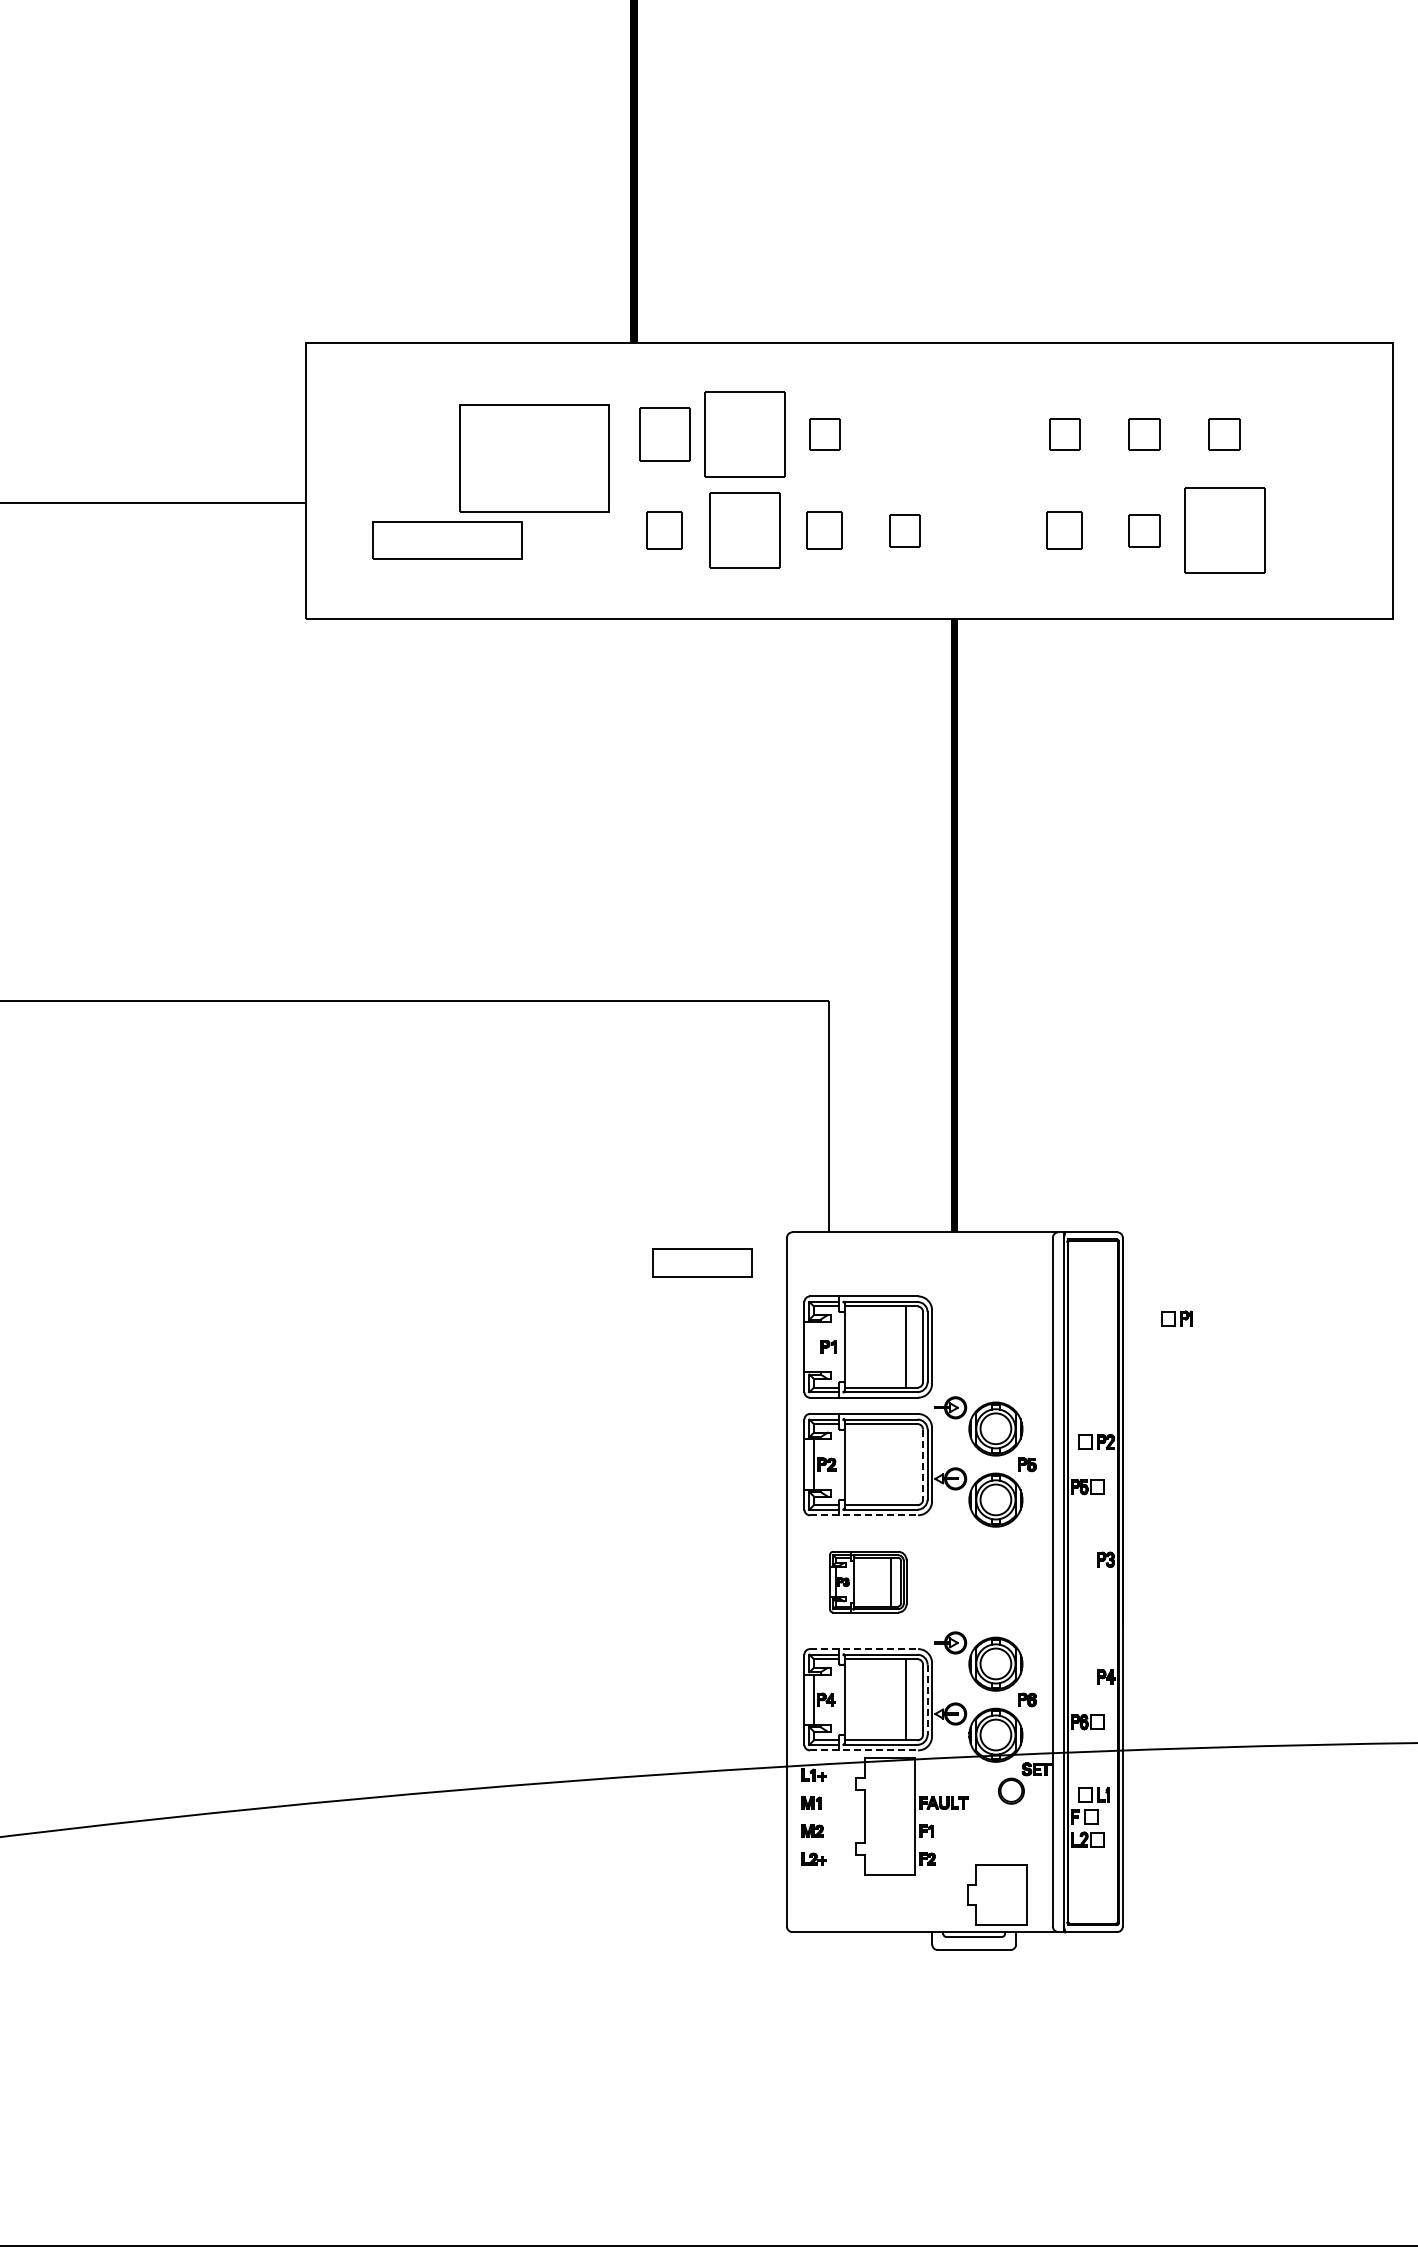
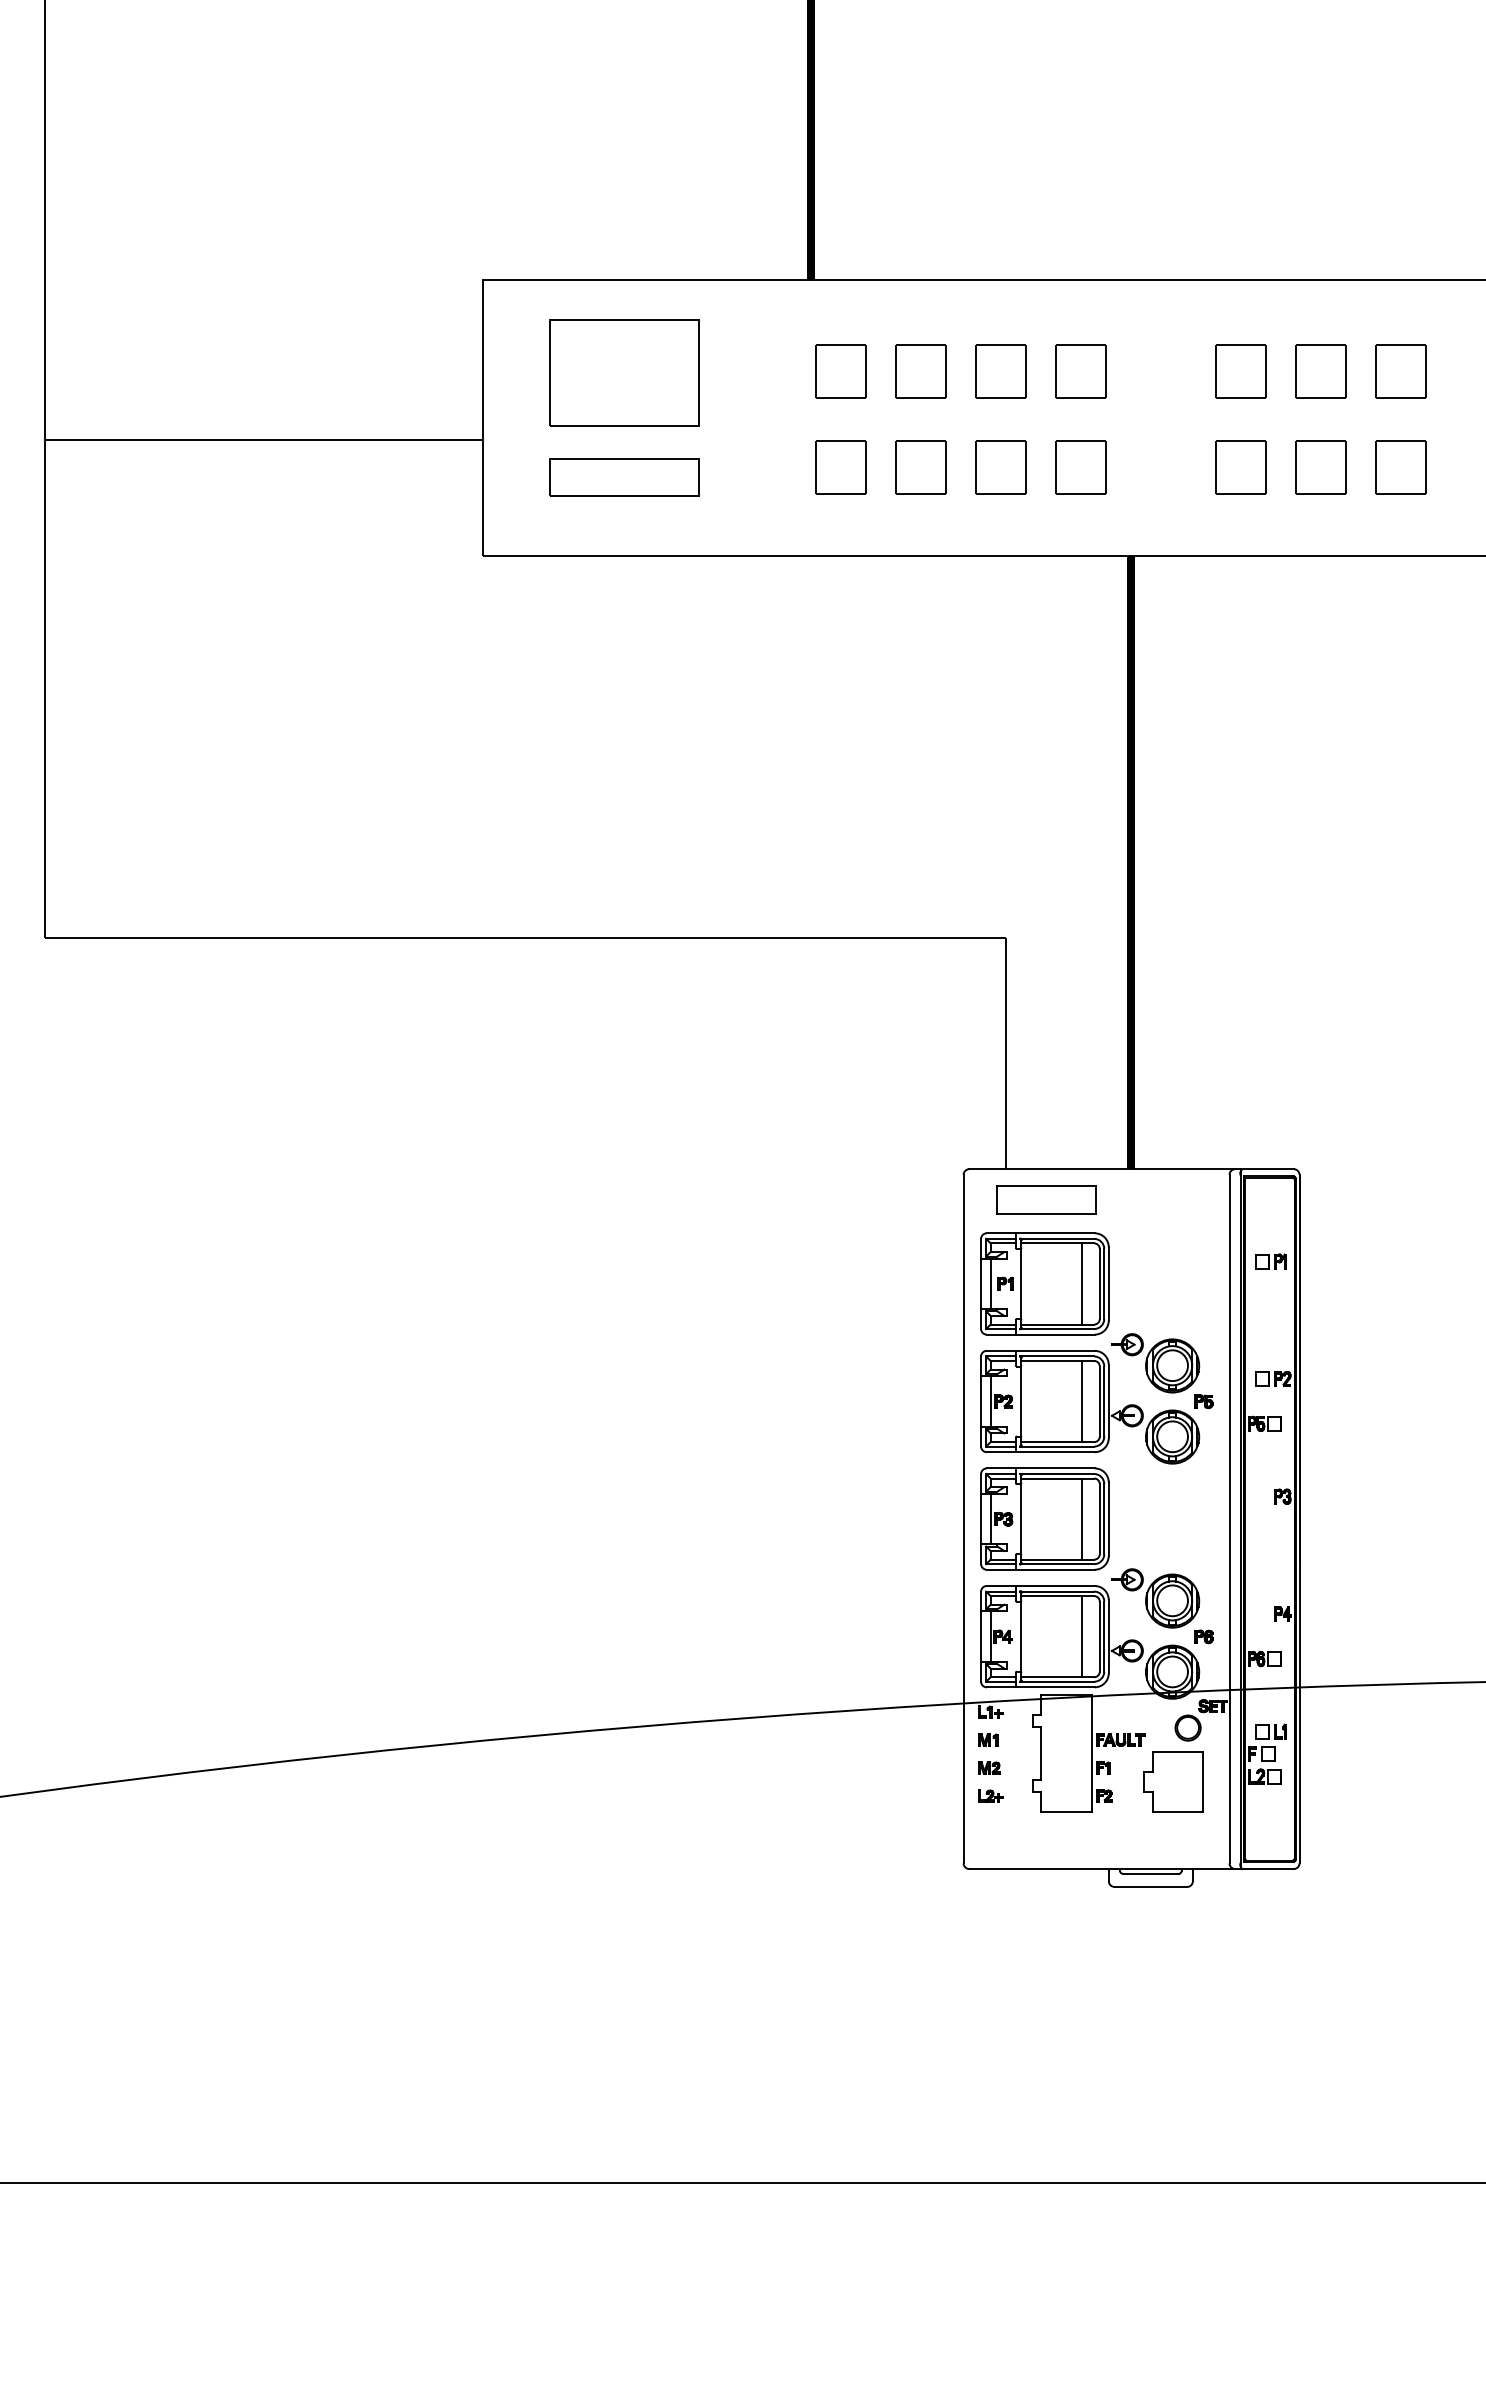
part: (743, 434) -> (920, 371), size x0.62
part: (823, 434) -> (1000, 371), size x1.67
part: (903, 434) -> (1080, 371), added
part: (1063, 434) -> (1240, 371), size x1.67
part: (1143, 434) -> (1320, 371), size x1.67
part: (1223, 434) -> (1400, 371), size x1.67
part: (534, 457) -> (624, 372), moved
part: (663, 530) -> (840, 467), size x1.43
part: (743, 530) -> (920, 467), size x0.71
part: (823, 530) -> (1000, 467), size x1.43
part: (903, 530) -> (1080, 467), size x1.67
part: (1063, 530) -> (1240, 467), size x1.43
part: (1143, 530) -> (1320, 467), size x1.67
part: (1223, 530) -> (1400, 467), size x0.62
part: (701, 1262) -> (1046, 1199), moved
part: (1176, 1318) -> (1270, 1261), moved
line: (813, 1346) -> (990, 1283), added
line: (905, 1464) -> (1082, 1401), added
line: (922, 1464) -> (1099, 1401), dashed -> solid
line: (864, 1515) -> (1041, 1452), dashed -> solid
part: (867, 1581) -> (1044, 1518), size x1.67
line: (864, 1649) -> (1041, 1586), dashed -> solid
line: (927, 1699) -> (1104, 1636), dashed -> solid
line: (864, 1750) -> (1041, 1687), dashed -> solid
part: (996, 1894) -> (1173, 1781), moved

